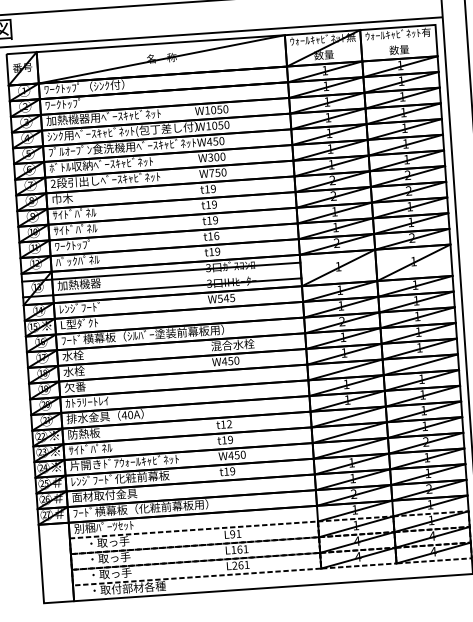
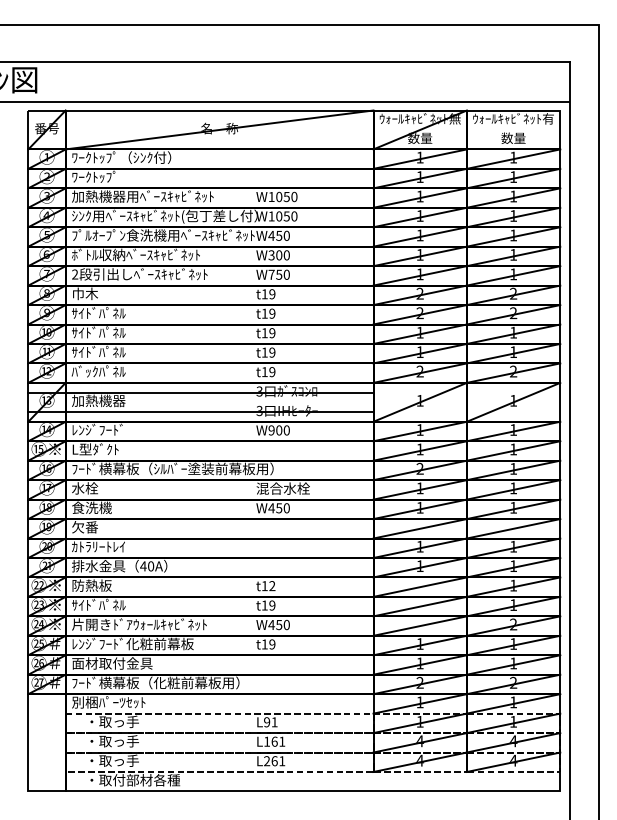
text: (216, 235) -> (272, 352), t16 -> t19
text: (76, 244) -> (98, 351), ﾜｰｸﾄｯﾌﾟ -> ｻｲﾄﾞﾊﾟﾈﾙ
text: (225, 298) -> (278, 430), W545 -> W900
text: (79, 370) -> (91, 507), 水栓 -> 食洗機

